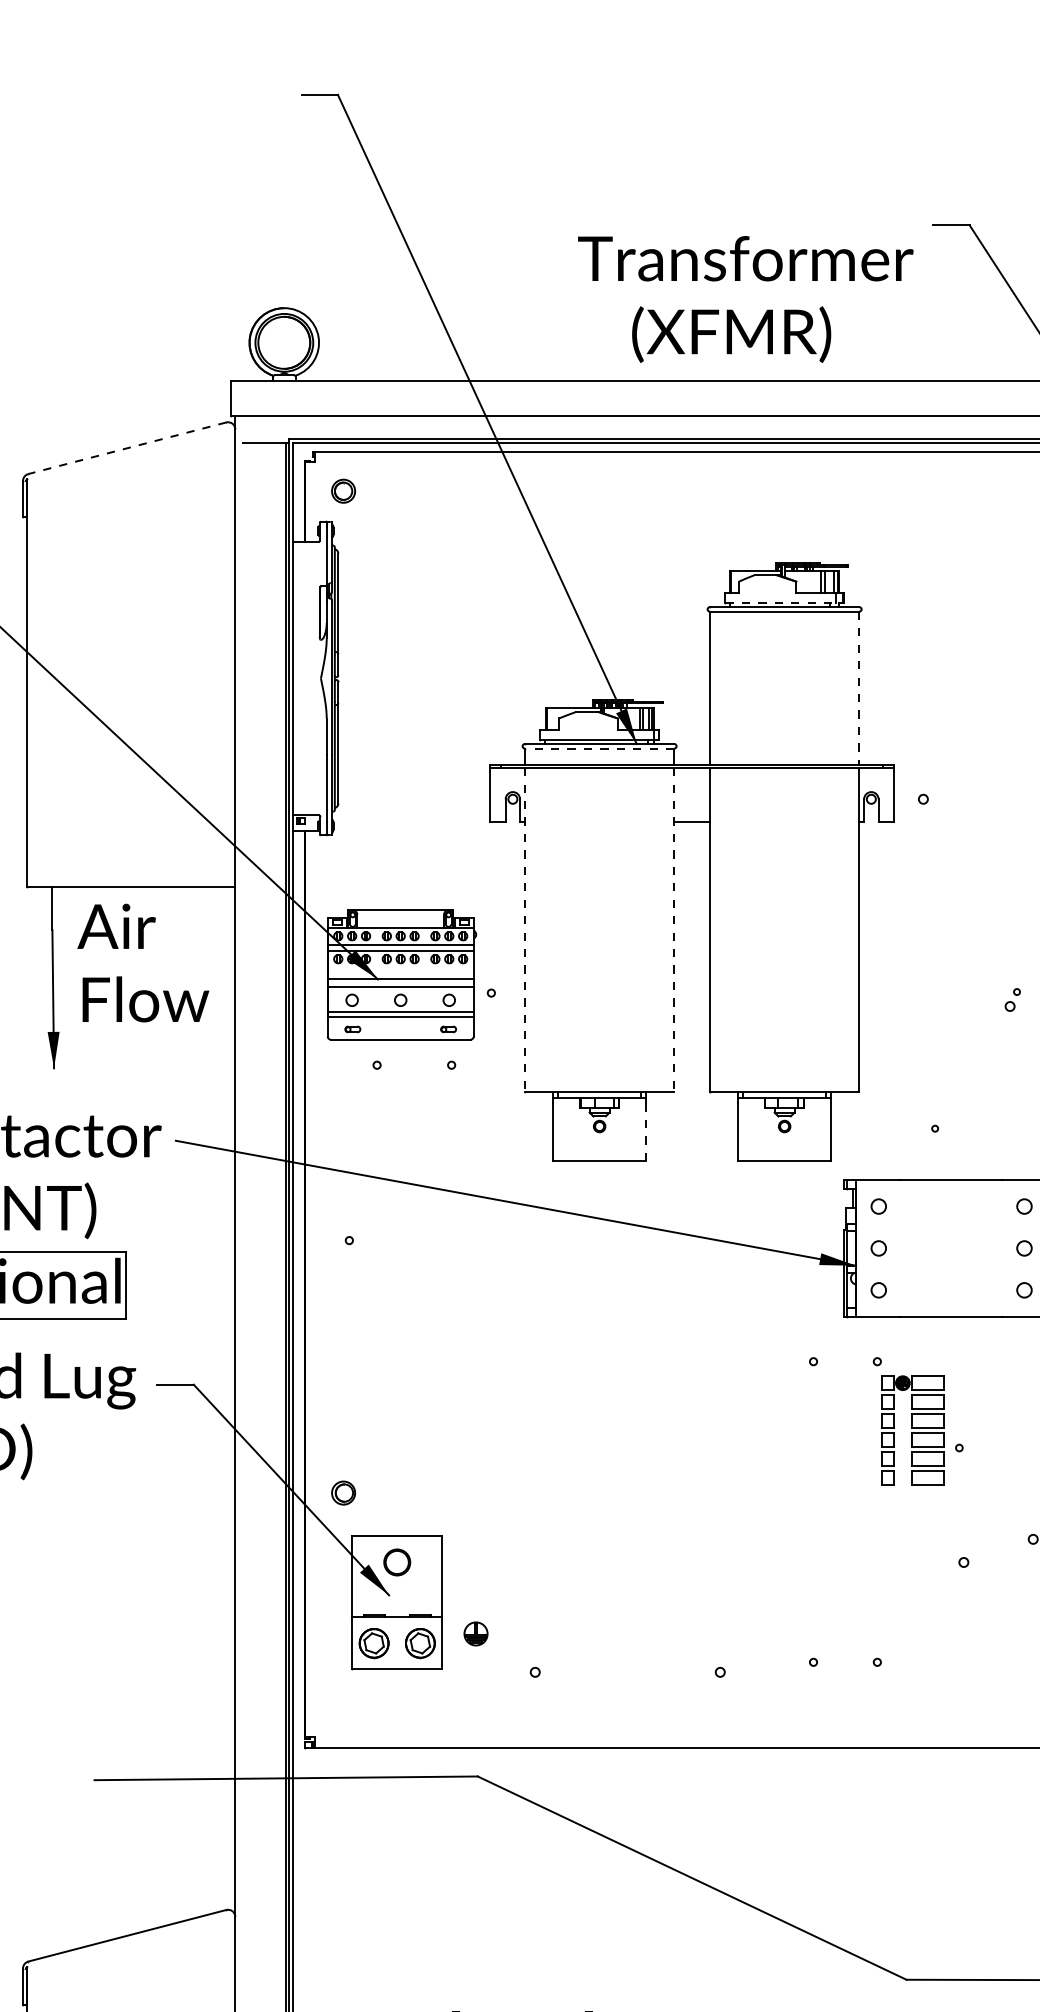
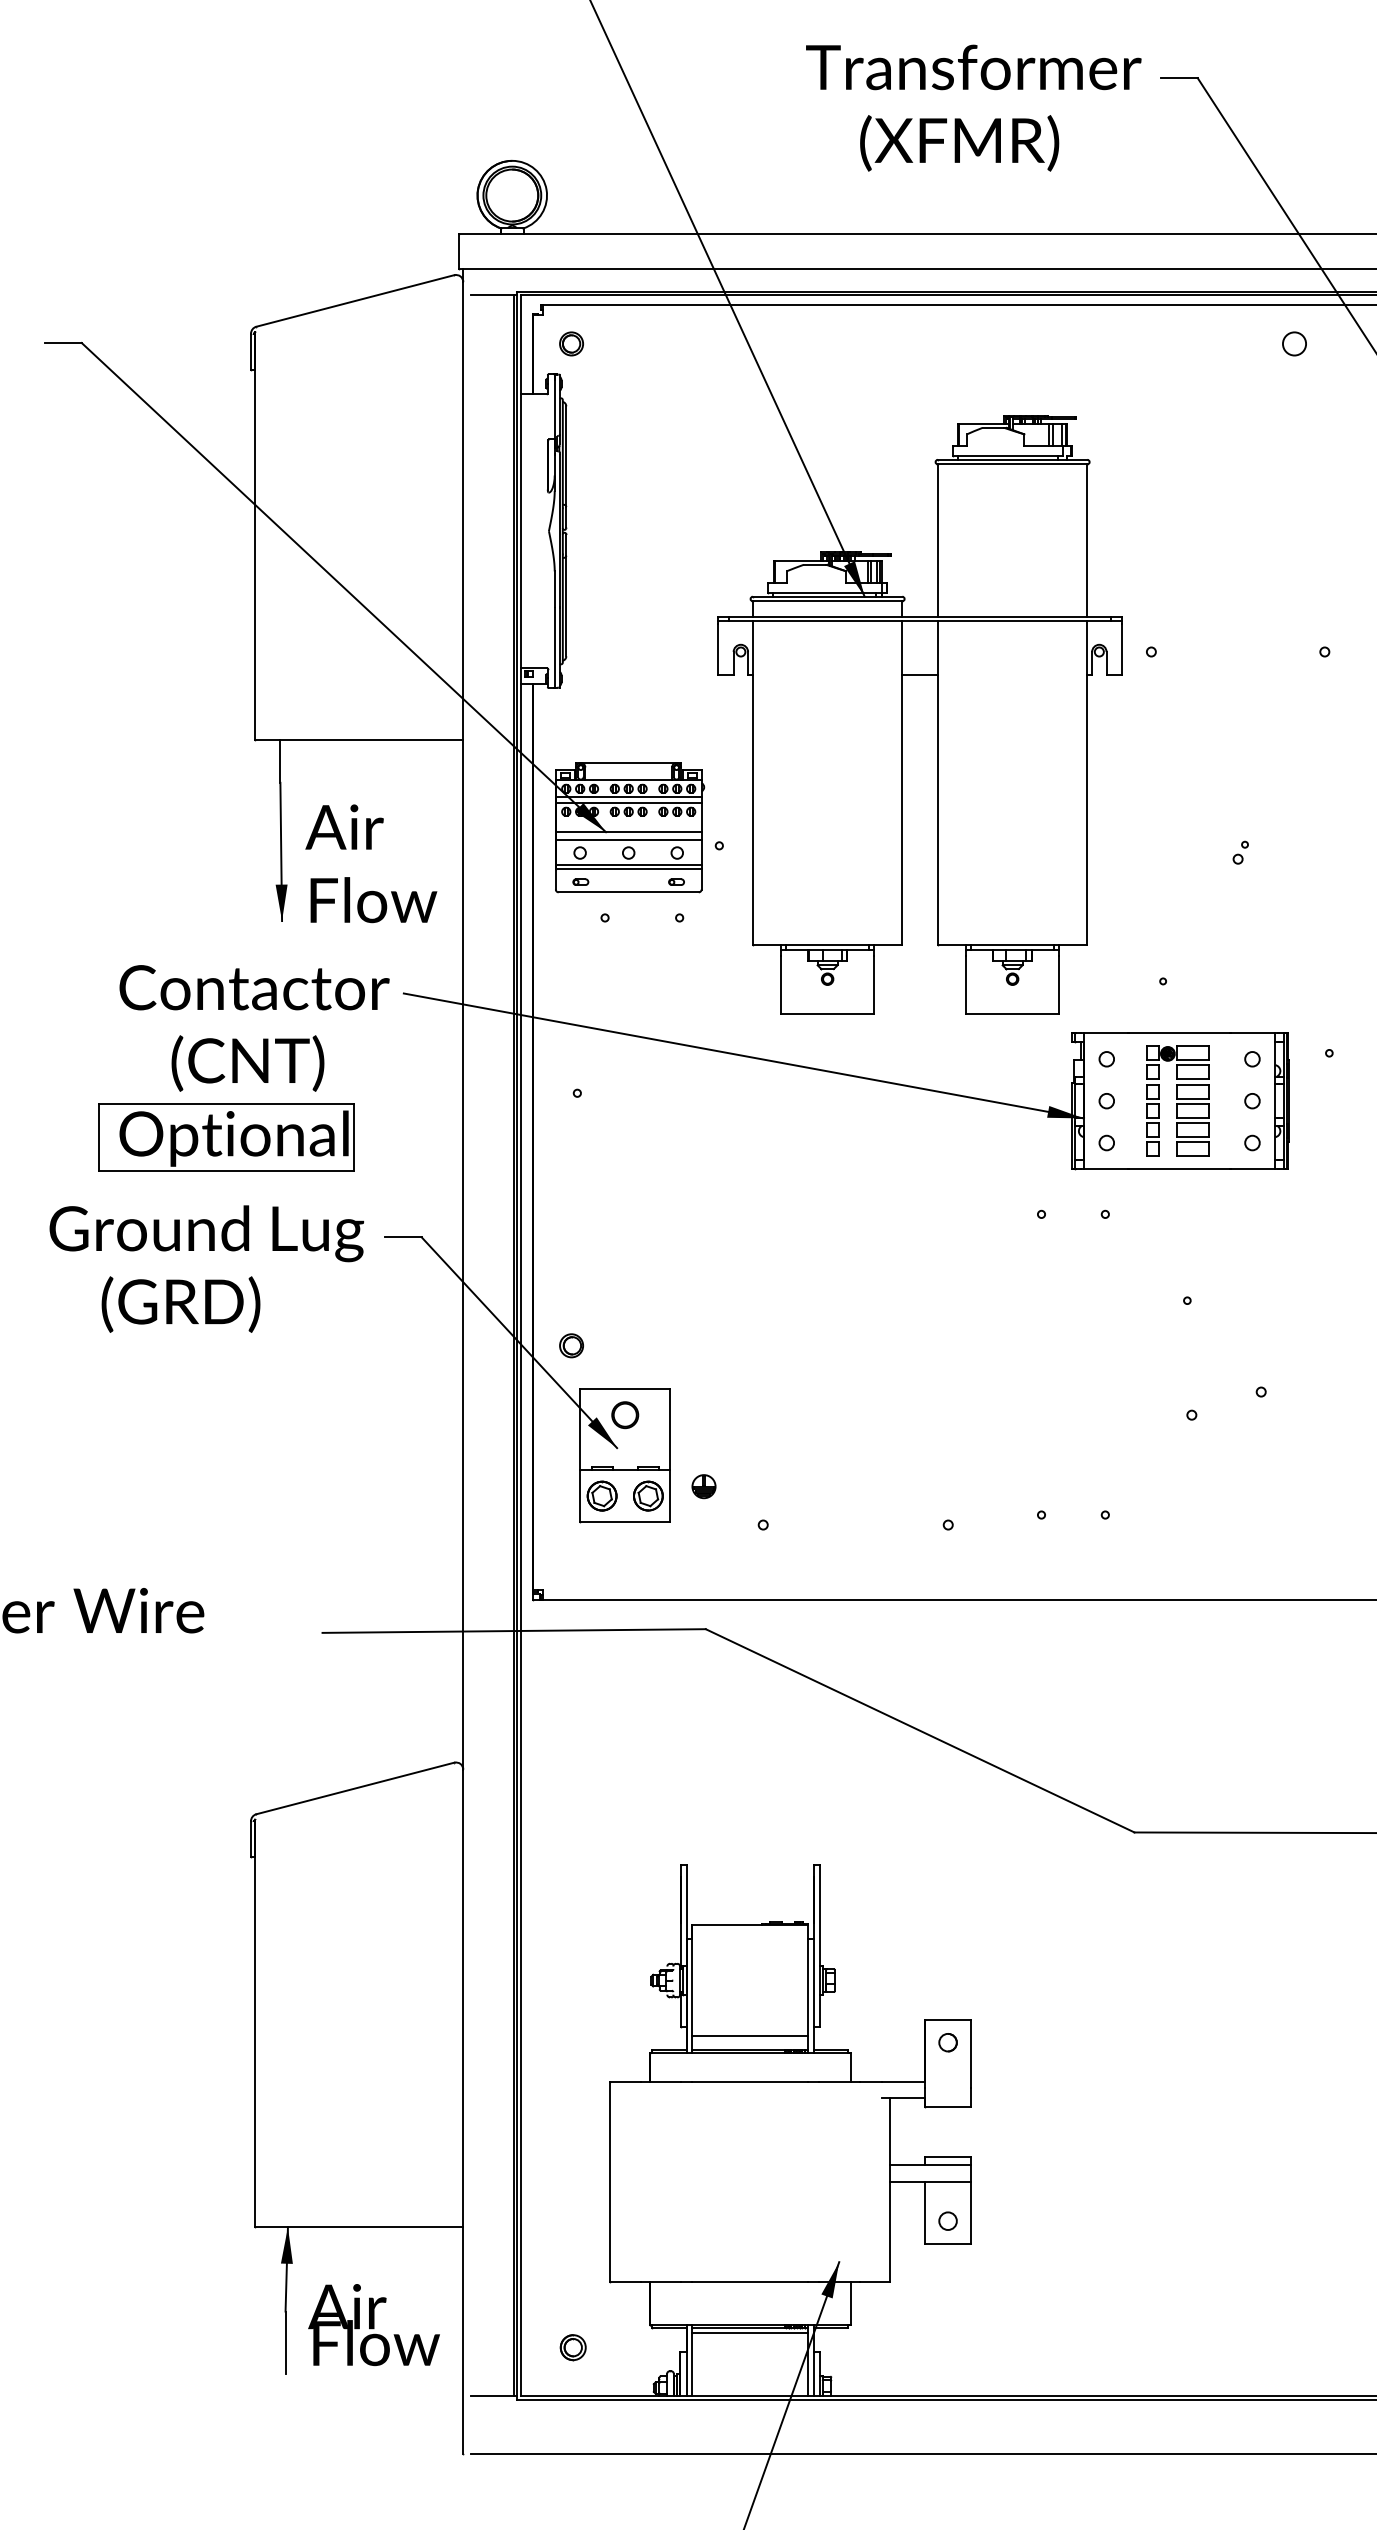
text: (745, 298) -> (973, 107), moved
line: (126, 448) -> (354, 301), dashed -> solid
line: (780, 602) -> (1008, 455), dashed -> solid
line: (859, 688) -> (1087, 541), dashed -> solid
line: (599, 748) -> (827, 601), dashed -> solid
line: (524, 929) -> (752, 782), dashed -> solid
line: (674, 929) -> (902, 782), dashed -> solid
text: (143, 962) -> (371, 863), moved
line: (645, 1132) -> (873, 985), dashed -> solid
part: (912, 1429) -> (1177, 1100), moved

